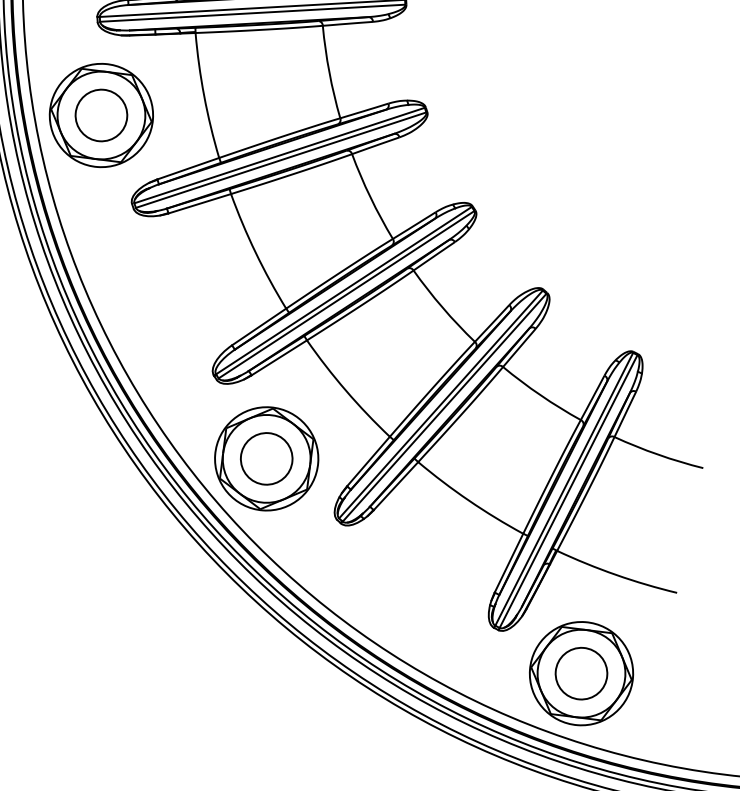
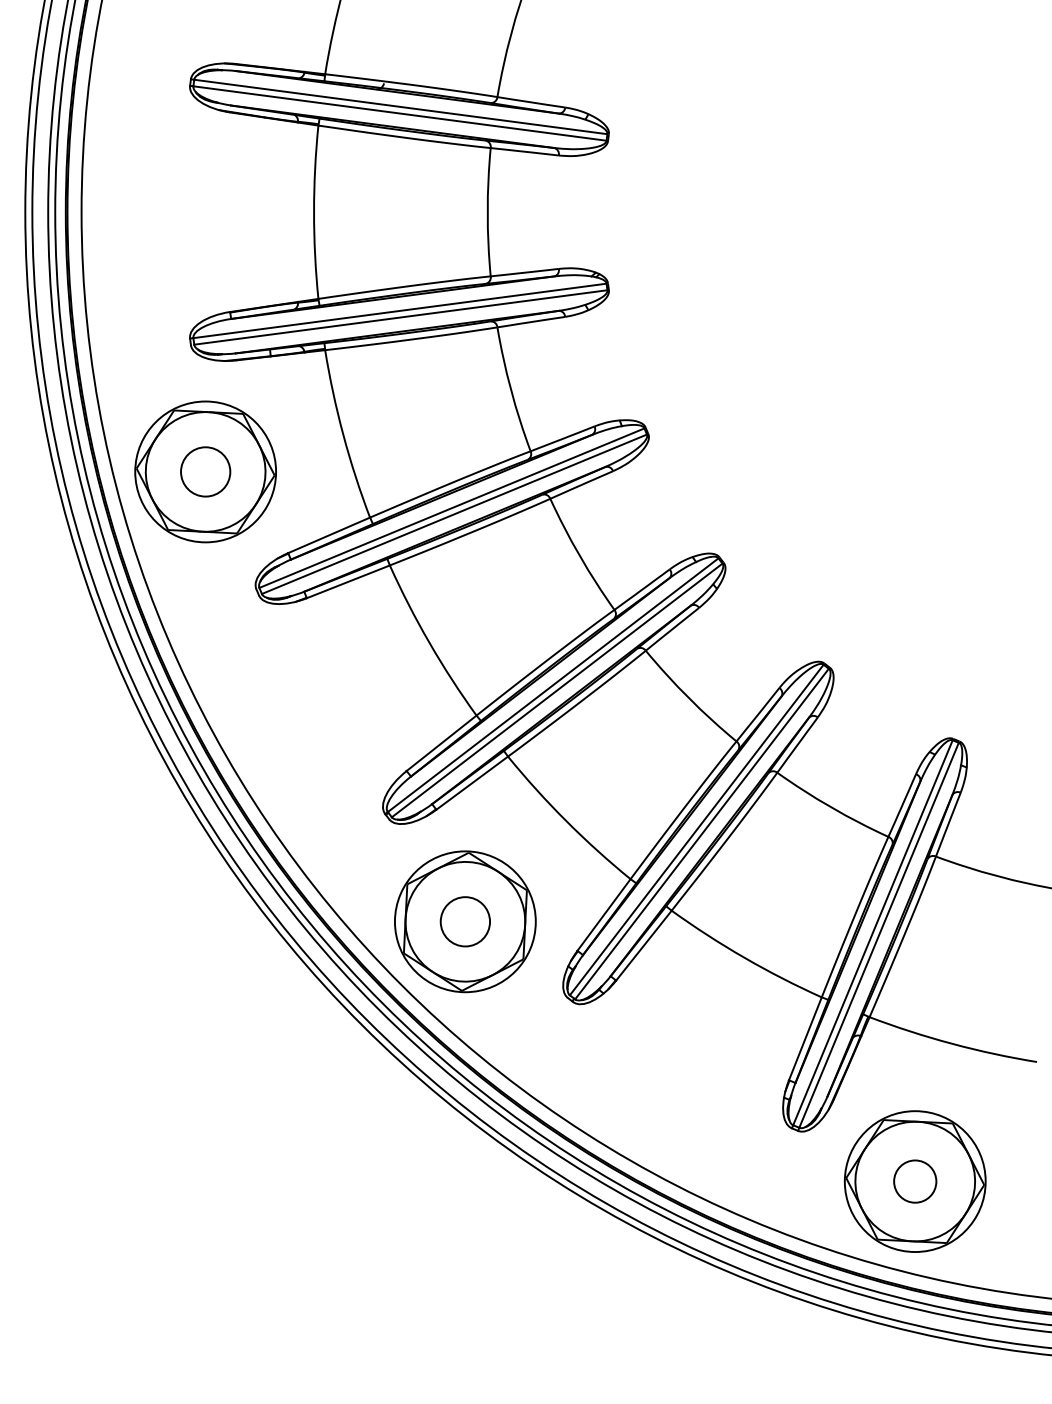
circle: (101, 115) -> (205, 471), size x0.7
circle: (266, 458) -> (465, 921), size x0.7
circle: (581, 673) -> (915, 1181), size x0.6

